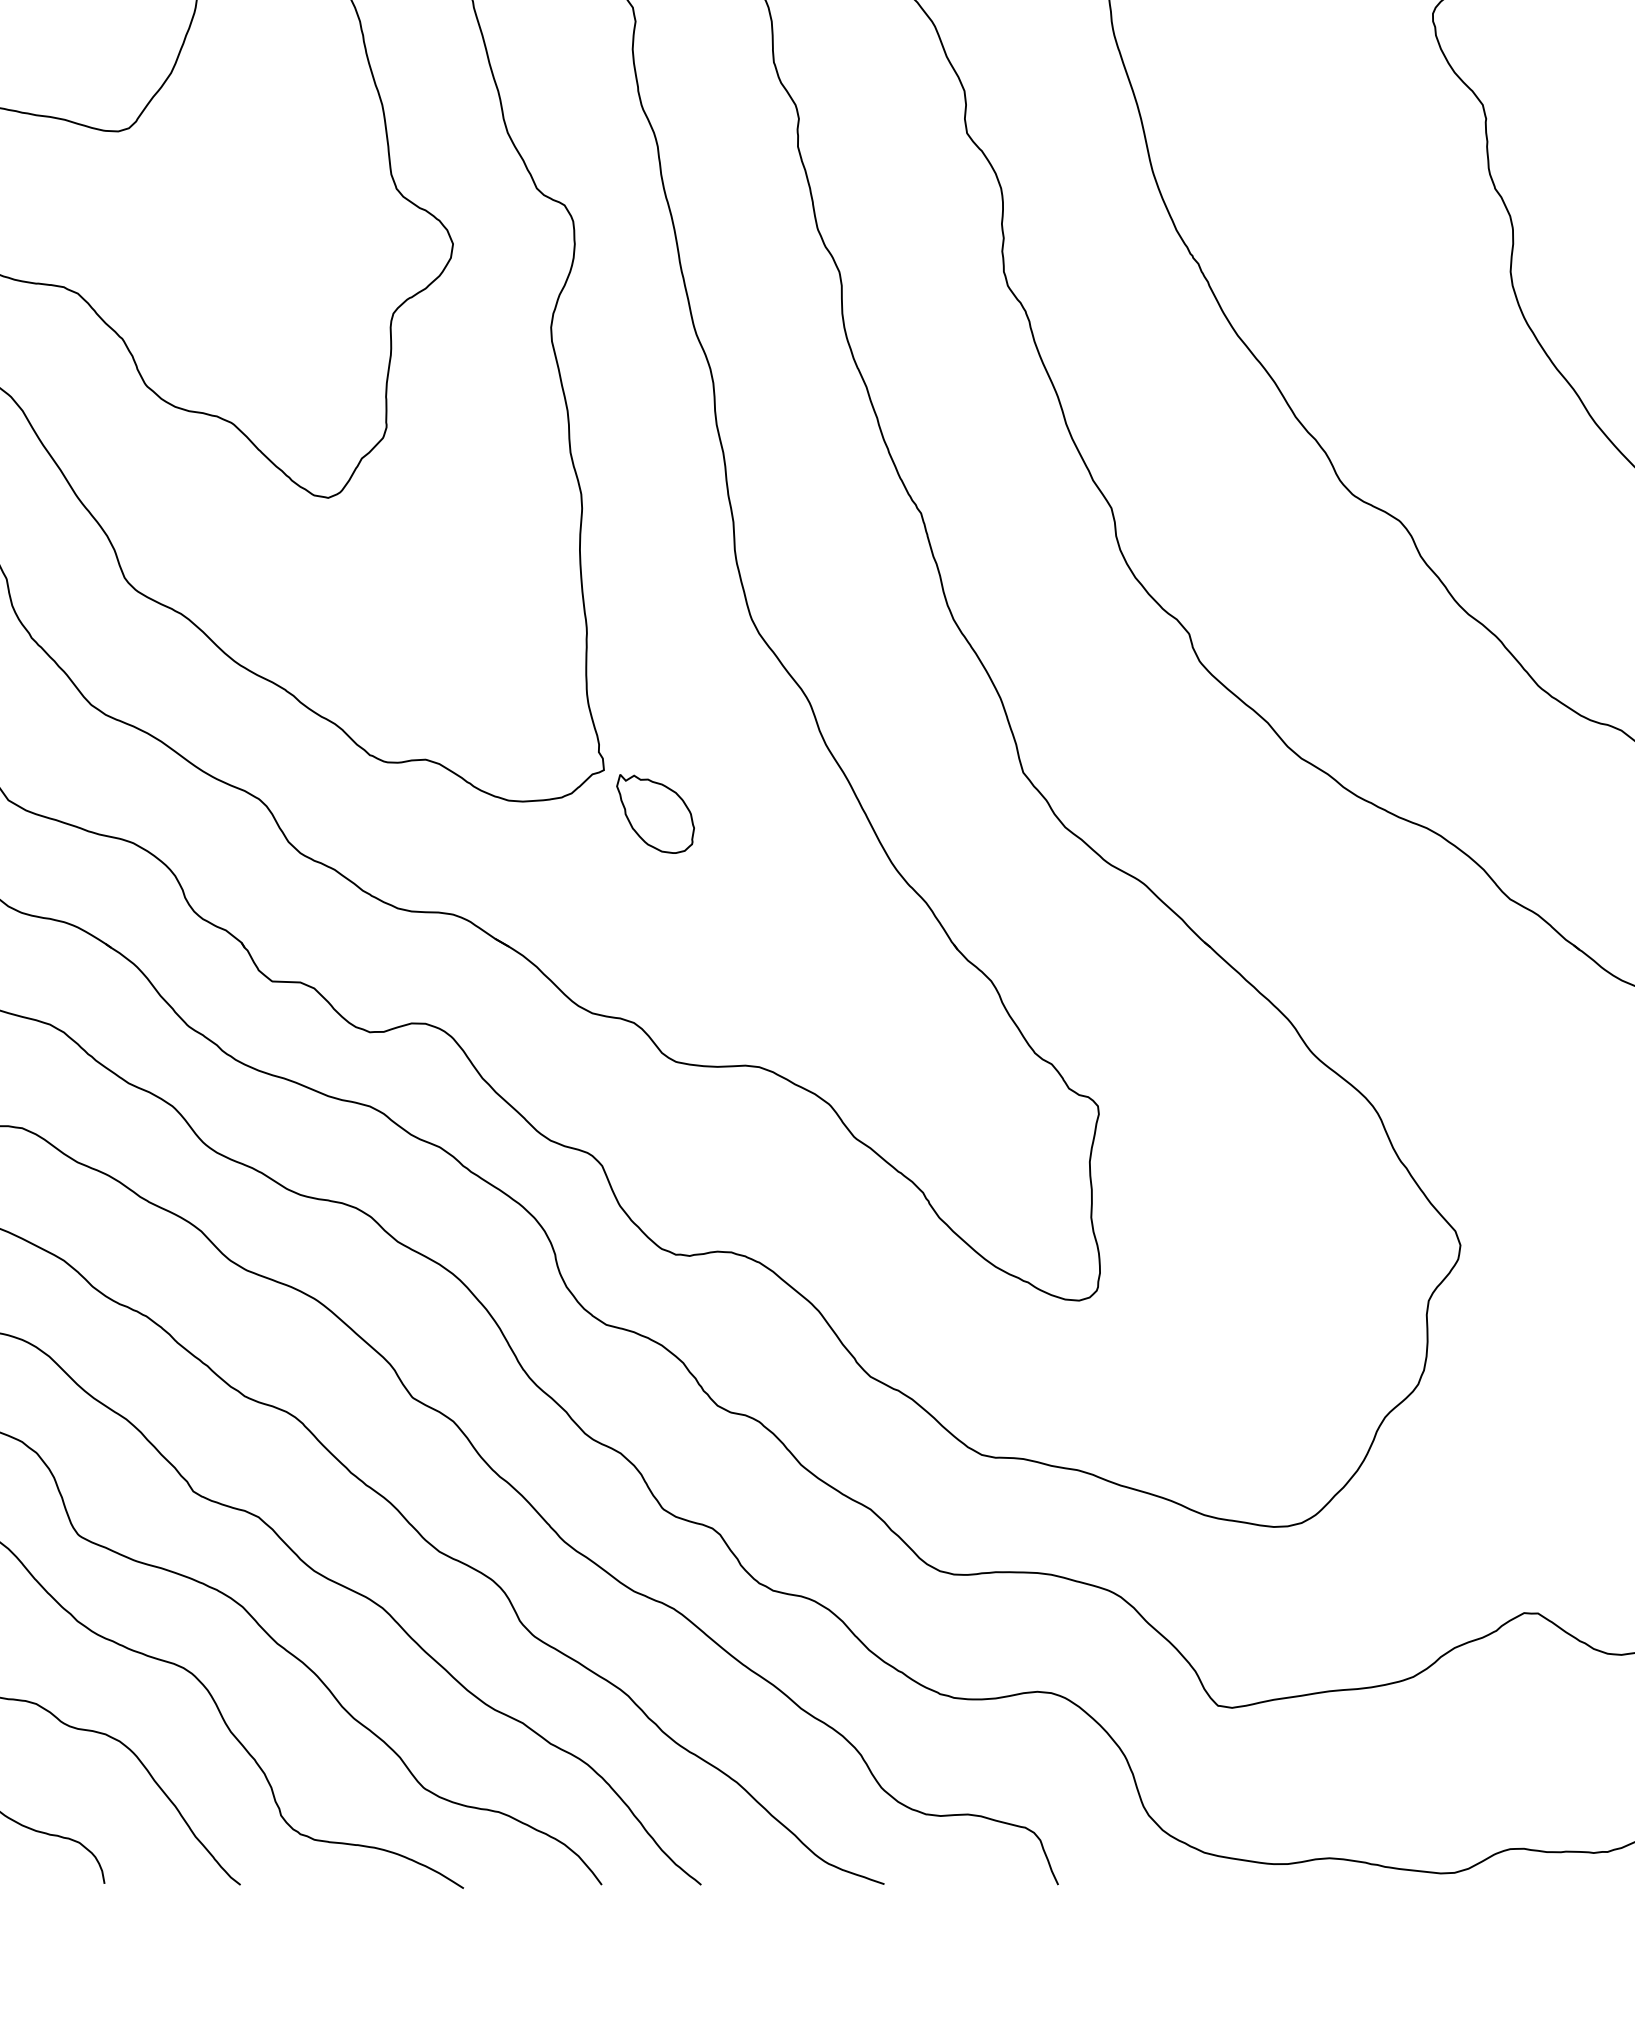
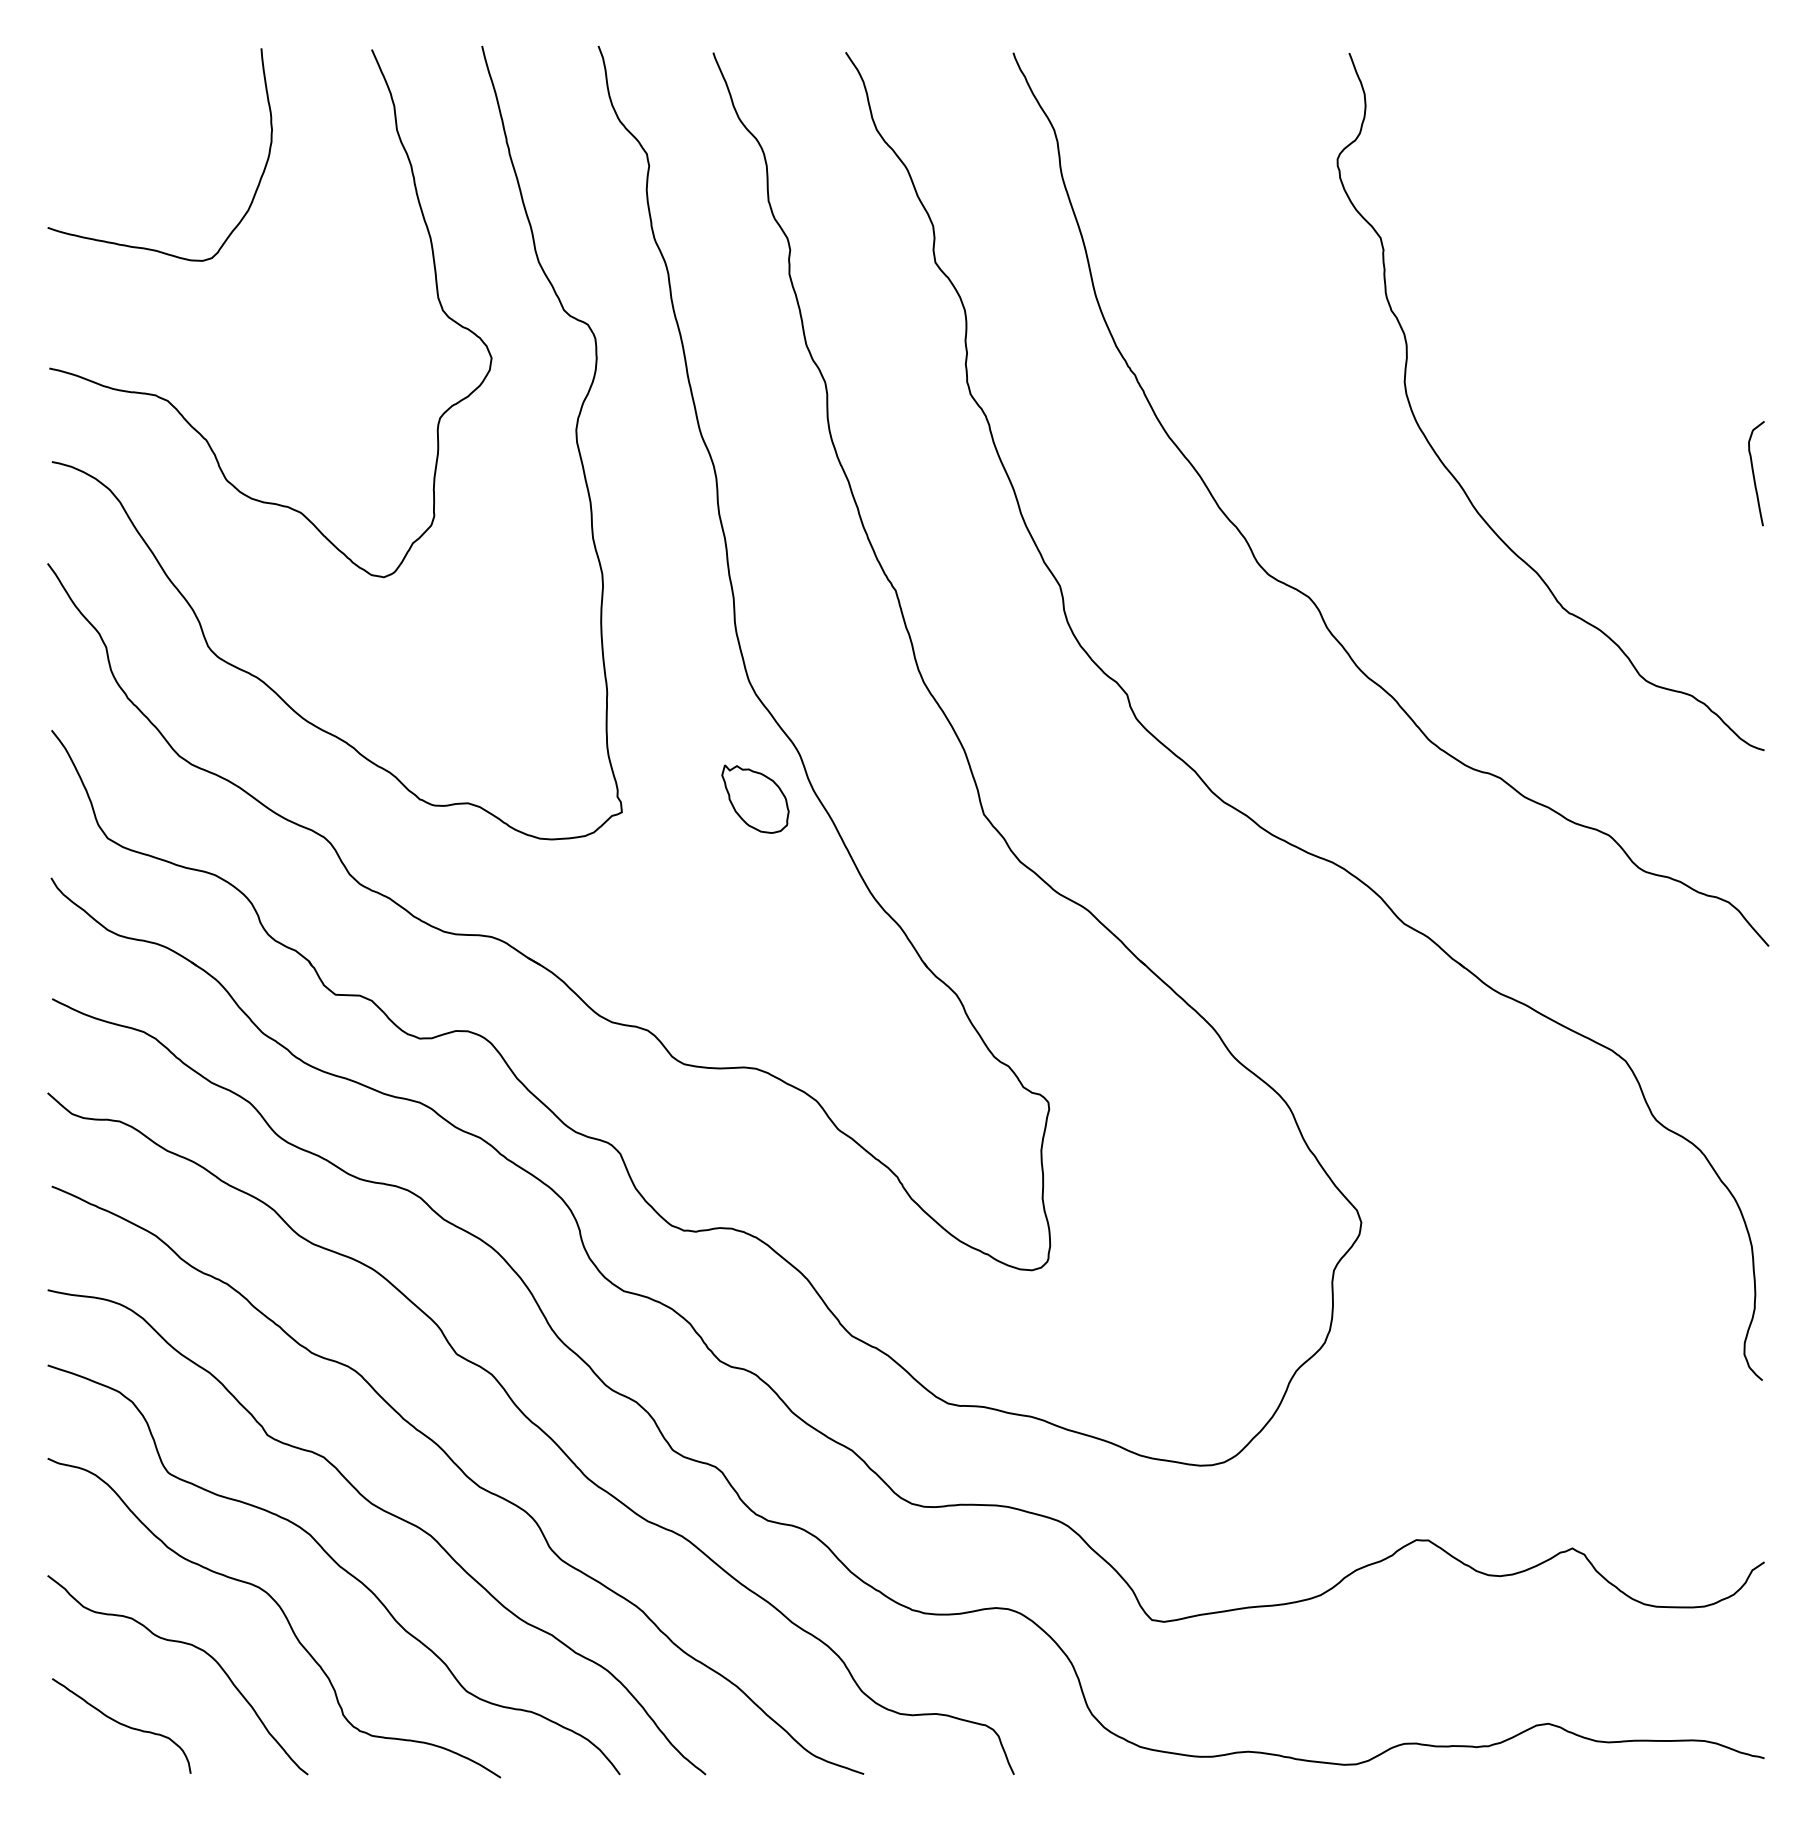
part: (655, 813) -> (755, 798), moved

